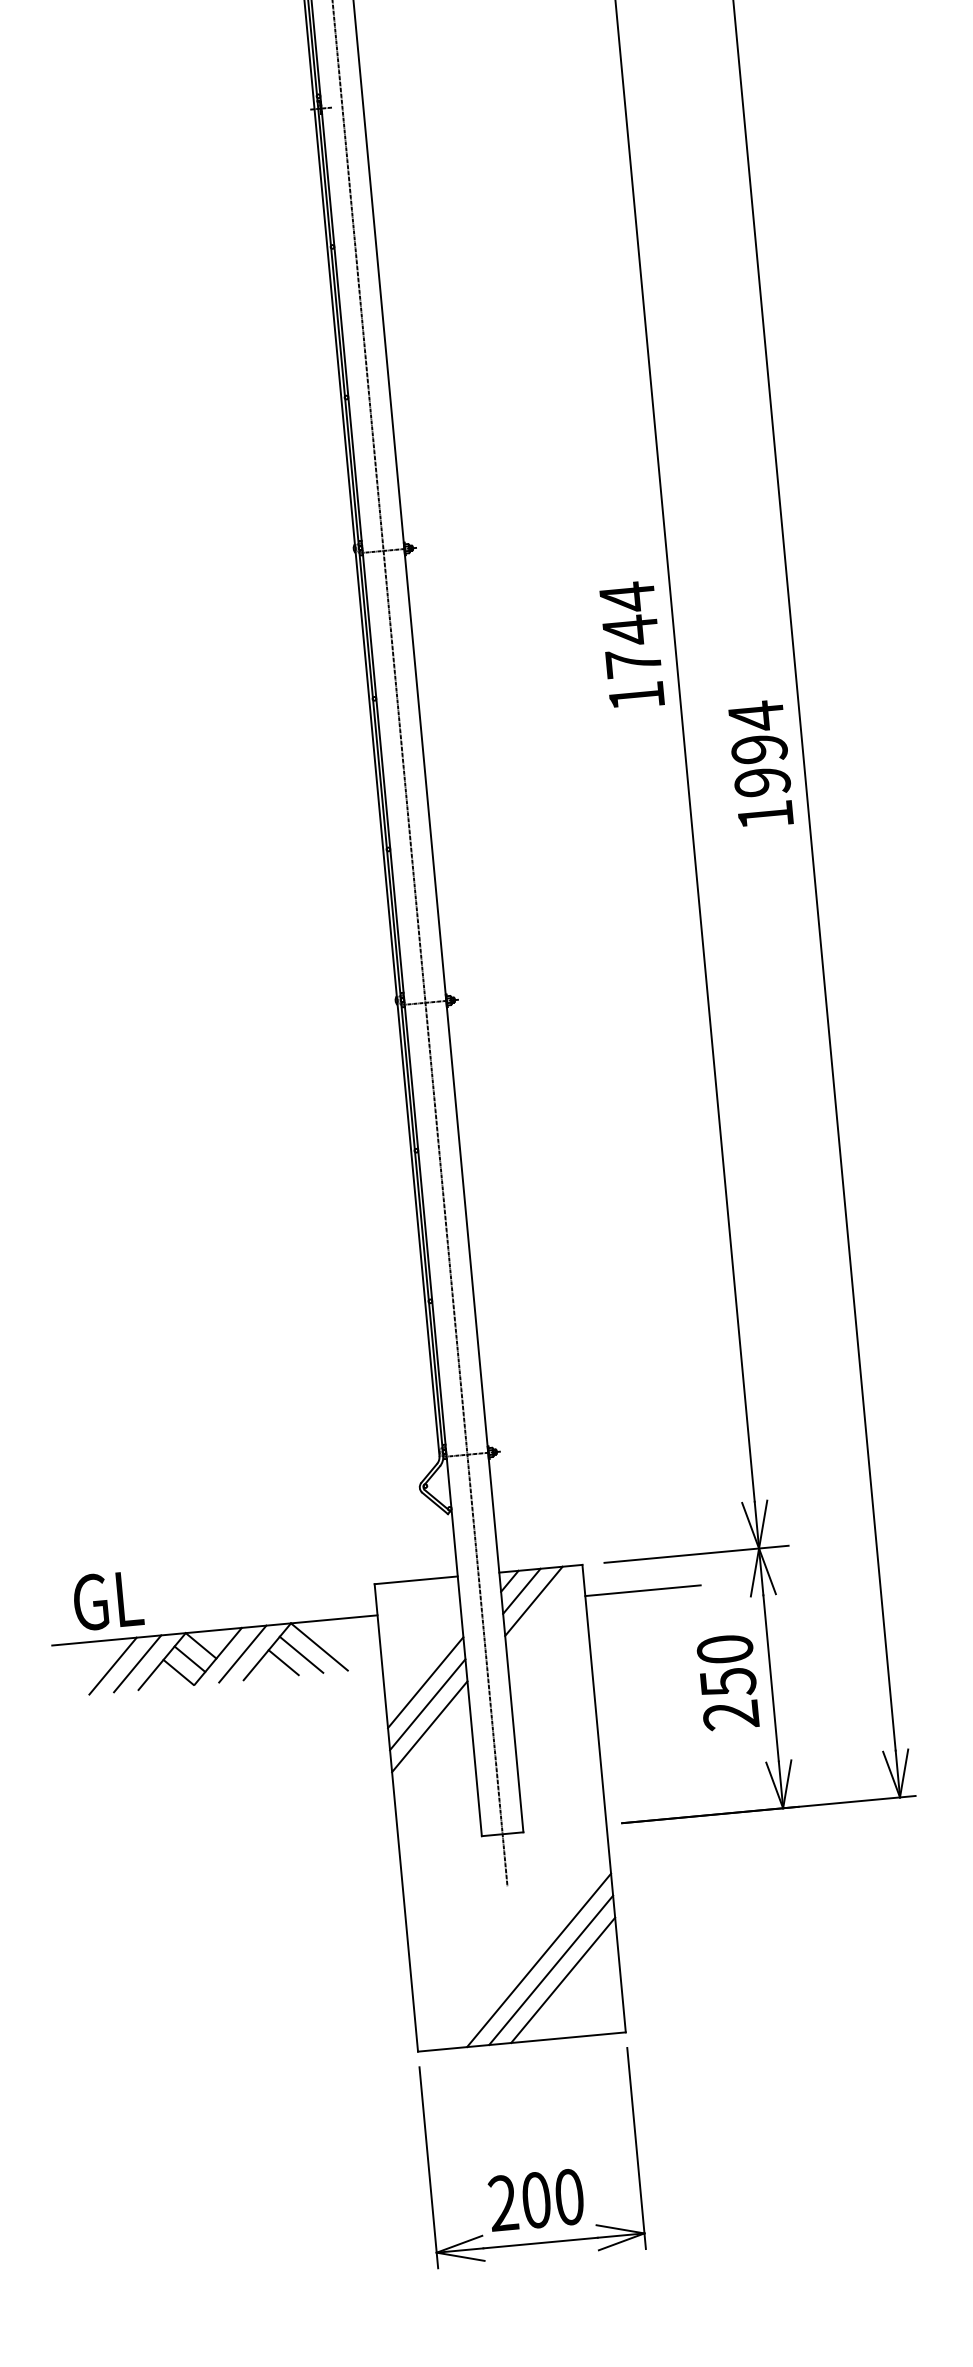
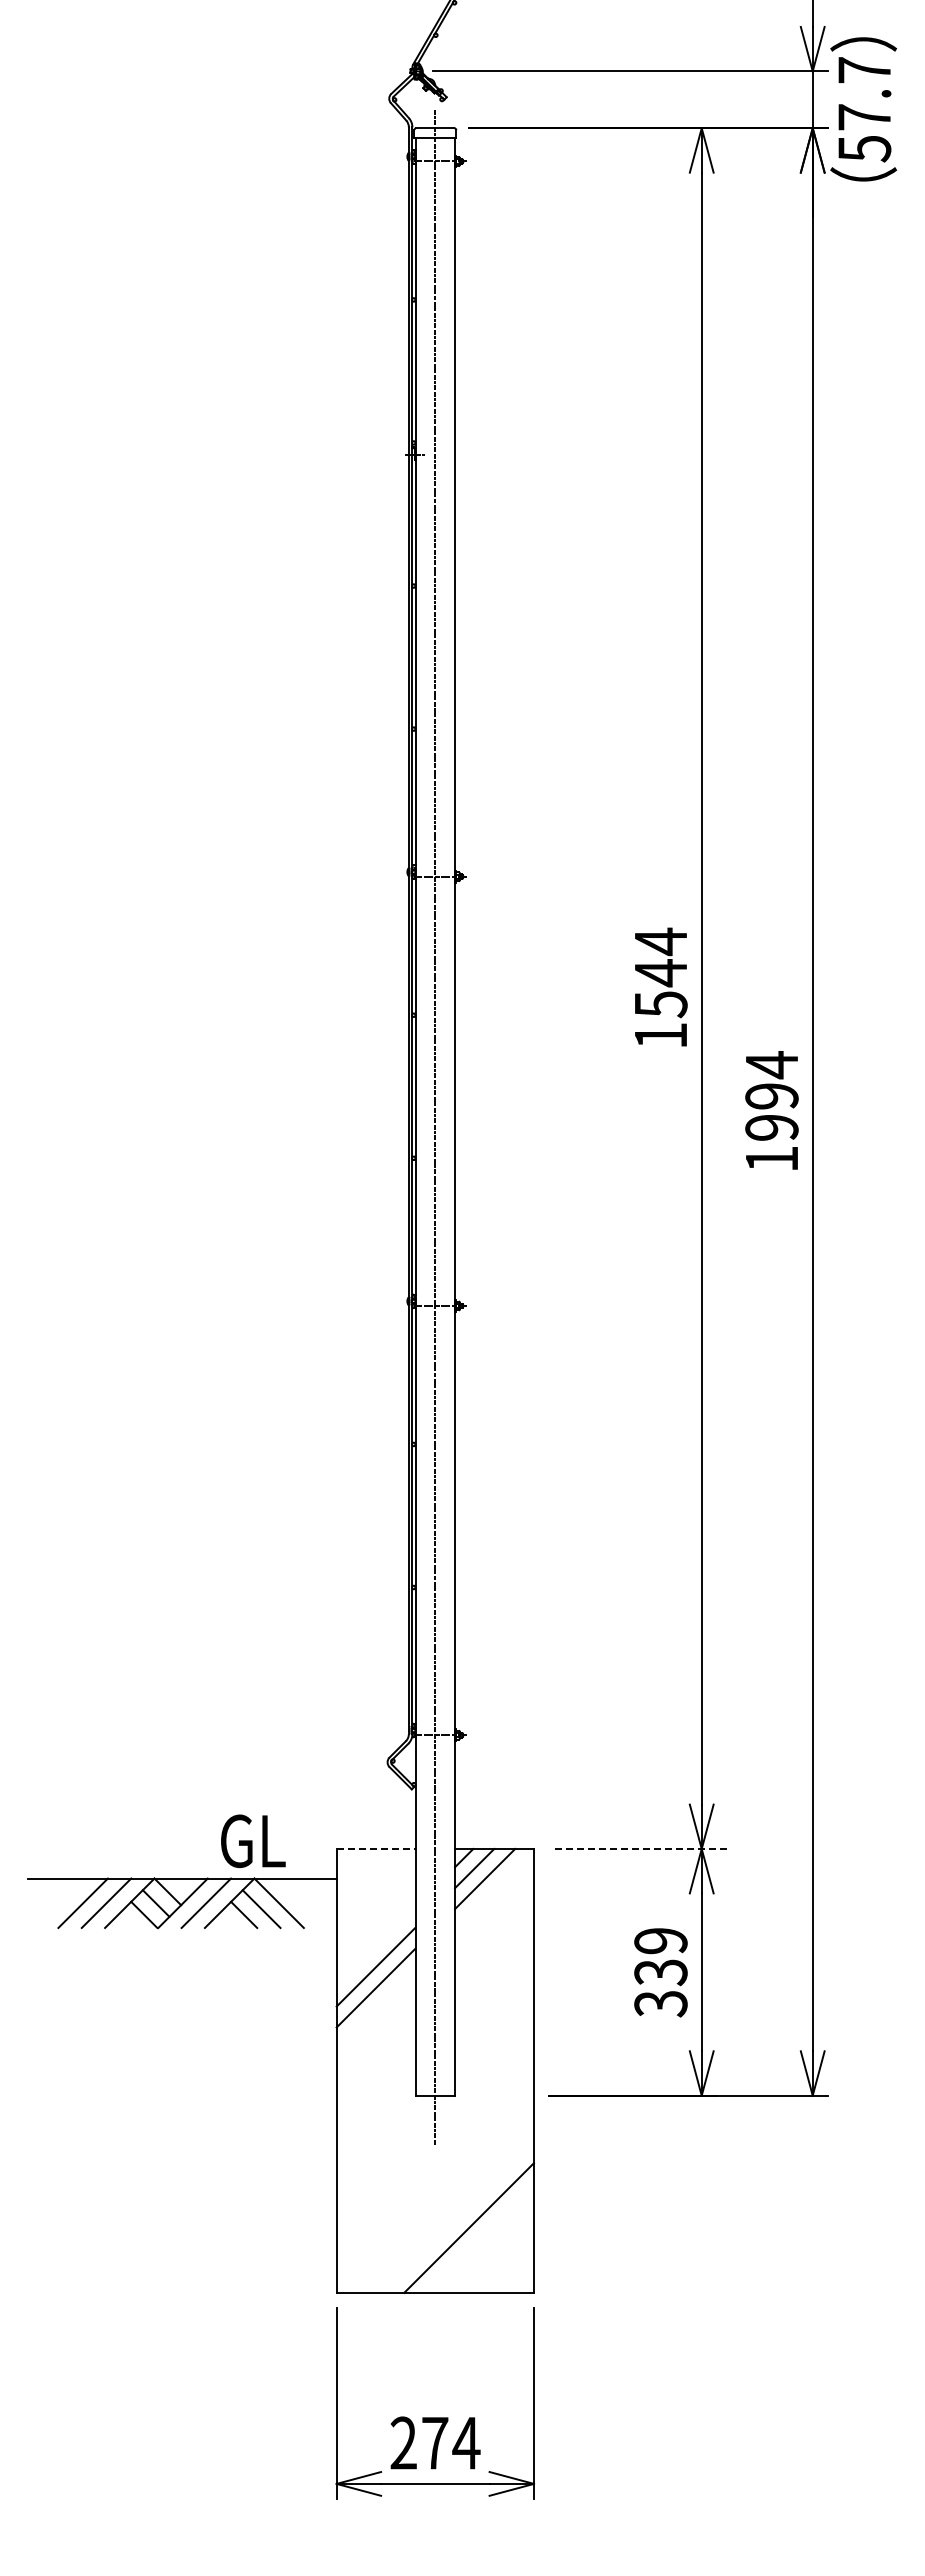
text: (634, 663) -> (661, 1004), 1744 -> 1544
line: (696, 1553) -> (642, 1848), solid -> dashed
line: (416, 1579) -> (376, 1848), solid -> dashed
line: (642, 1590) -> (588, 1878), removed
text: (108, 1600) -> (253, 1841), moved
line: (425, 1682) -> (375, 1945), removed
text: (727, 1682) -> (660, 1972), 250 -> 339
line: (538, 1960) -> (458, 2217), removed
line: (563, 1980) -> (479, 2238), removed
text: (553, 2197) -> (451, 2442), 200 -> 274

